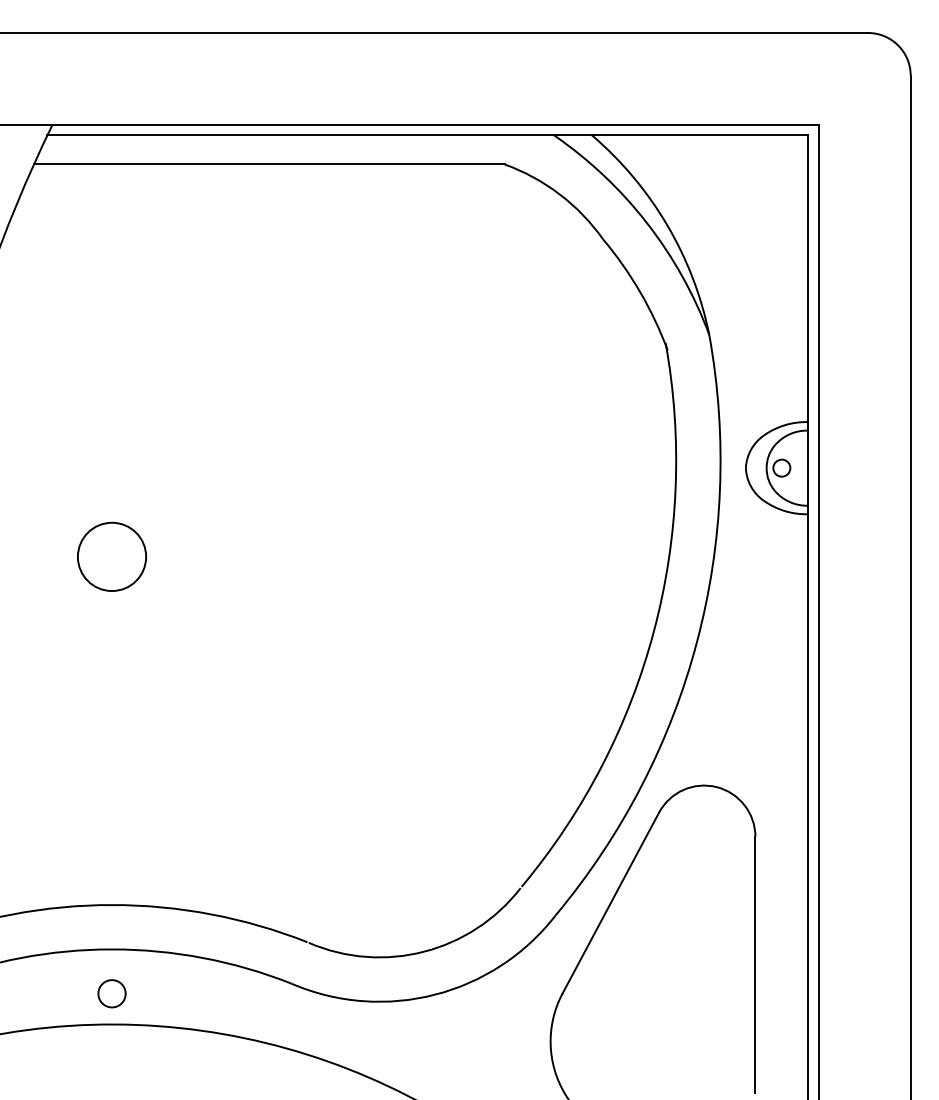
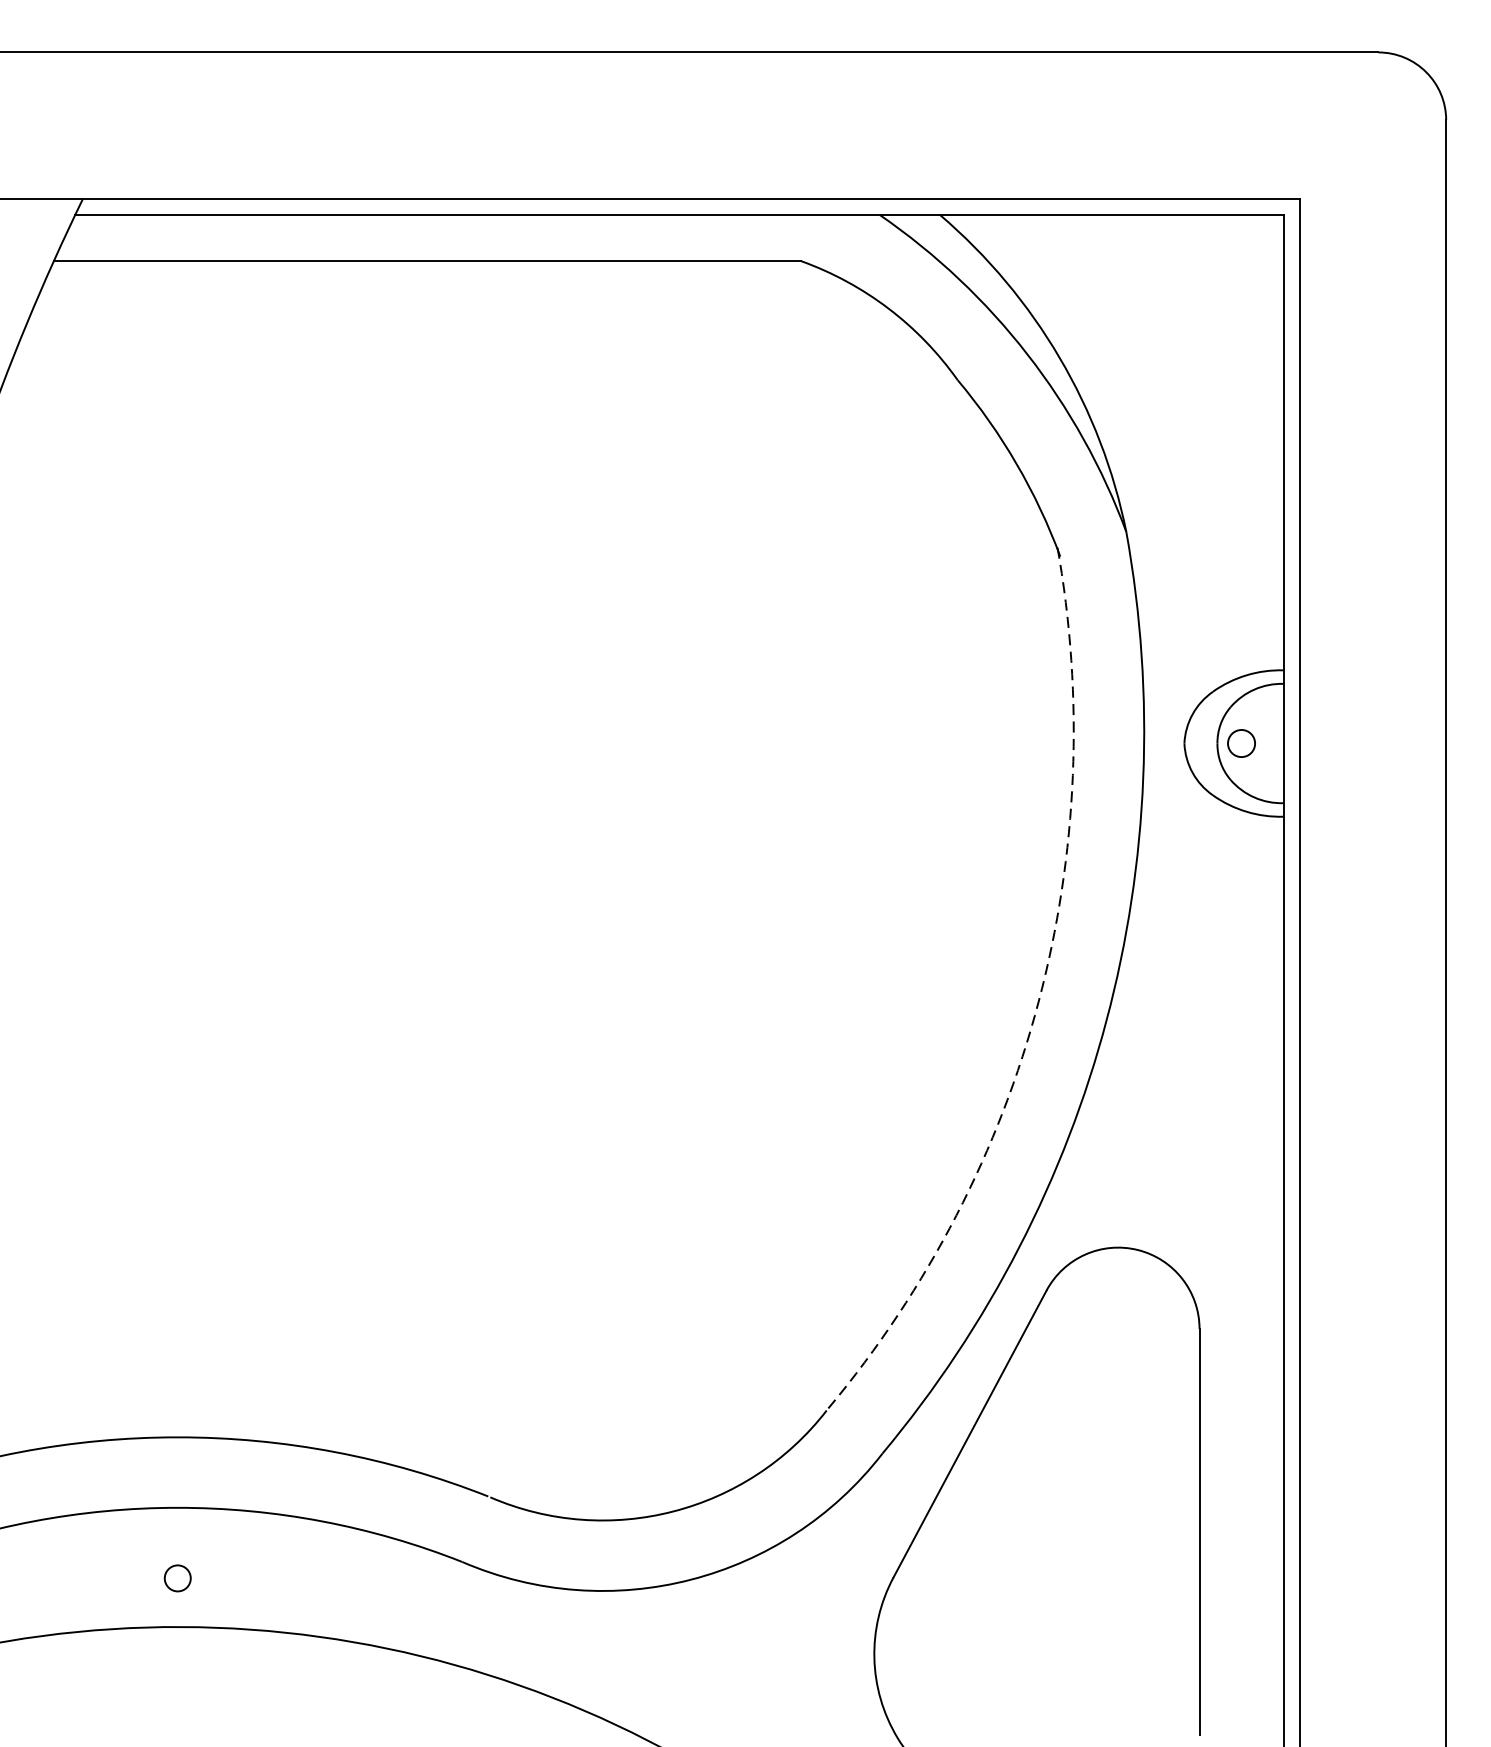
circle: (111, 556) -> (176, 883), removed
arc: (654, 630) -> (1039, 1001), solid -> dashed
circle: (111, 993) -> (176, 1577), size x0.6

